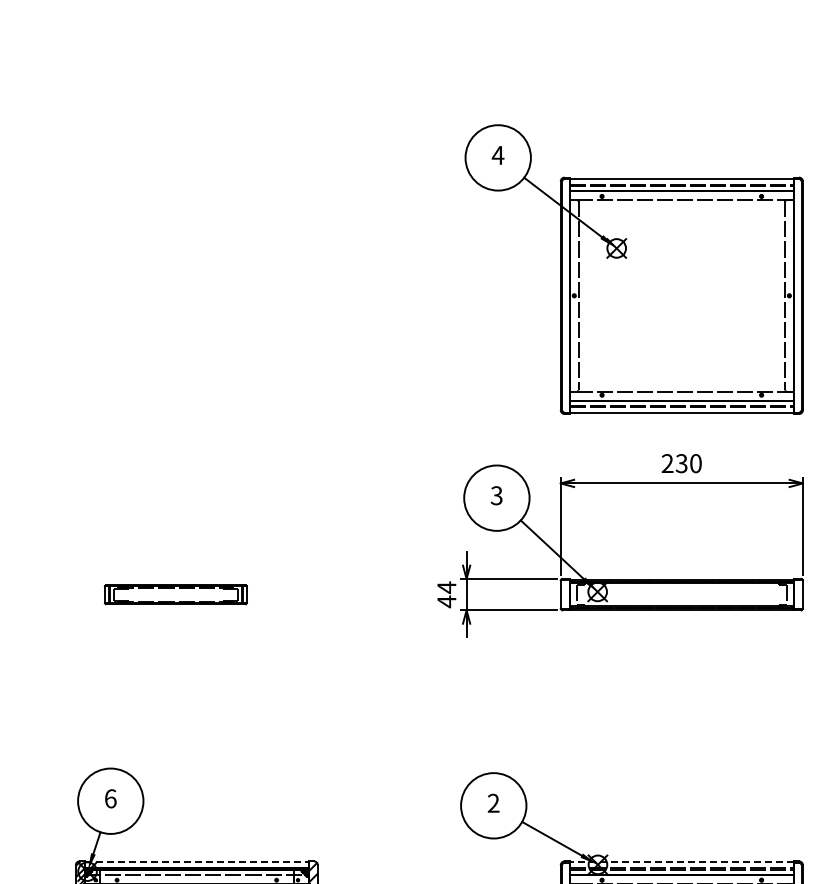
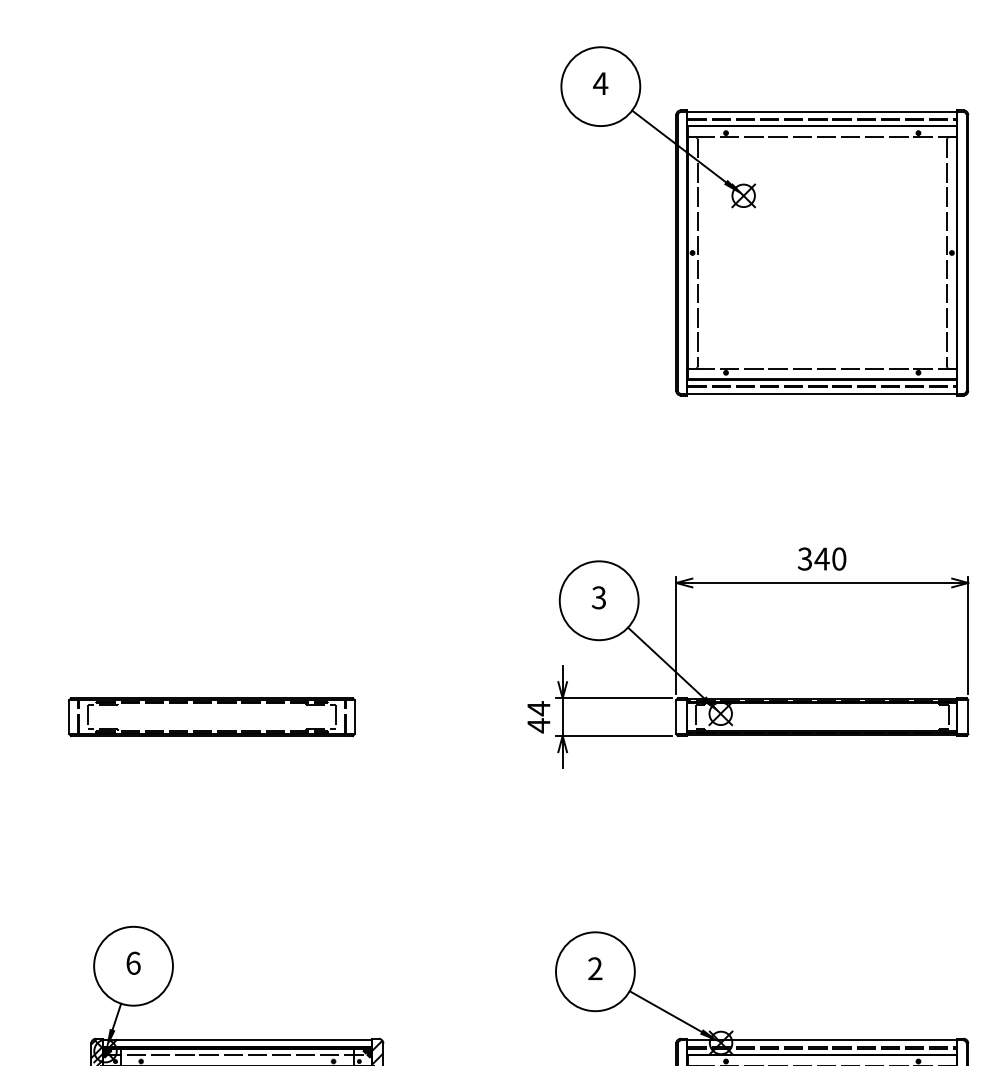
part: (633, 269) -> (763, 221), moved
text: (674, 463) -> (813, 558), 230 -> 340
part: (175, 594) -> (211, 716), size x1.67
line: (196, 862) -> (236, 1040), dashed -> solid
line: (681, 862) -> (821, 1040), dashed -> solid

